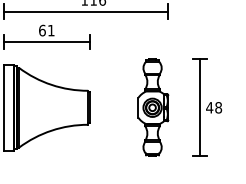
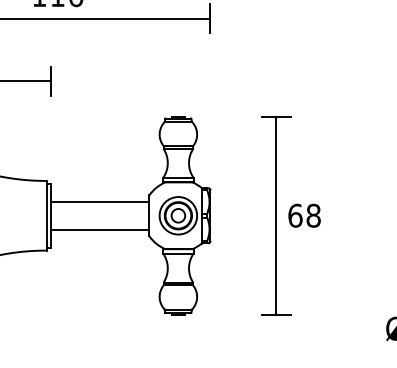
line: (114, 101) -> (100, 202), added
text: (209, 107) -> (294, 215), 48 -> 68
line: (114, 114) -> (100, 229), added

